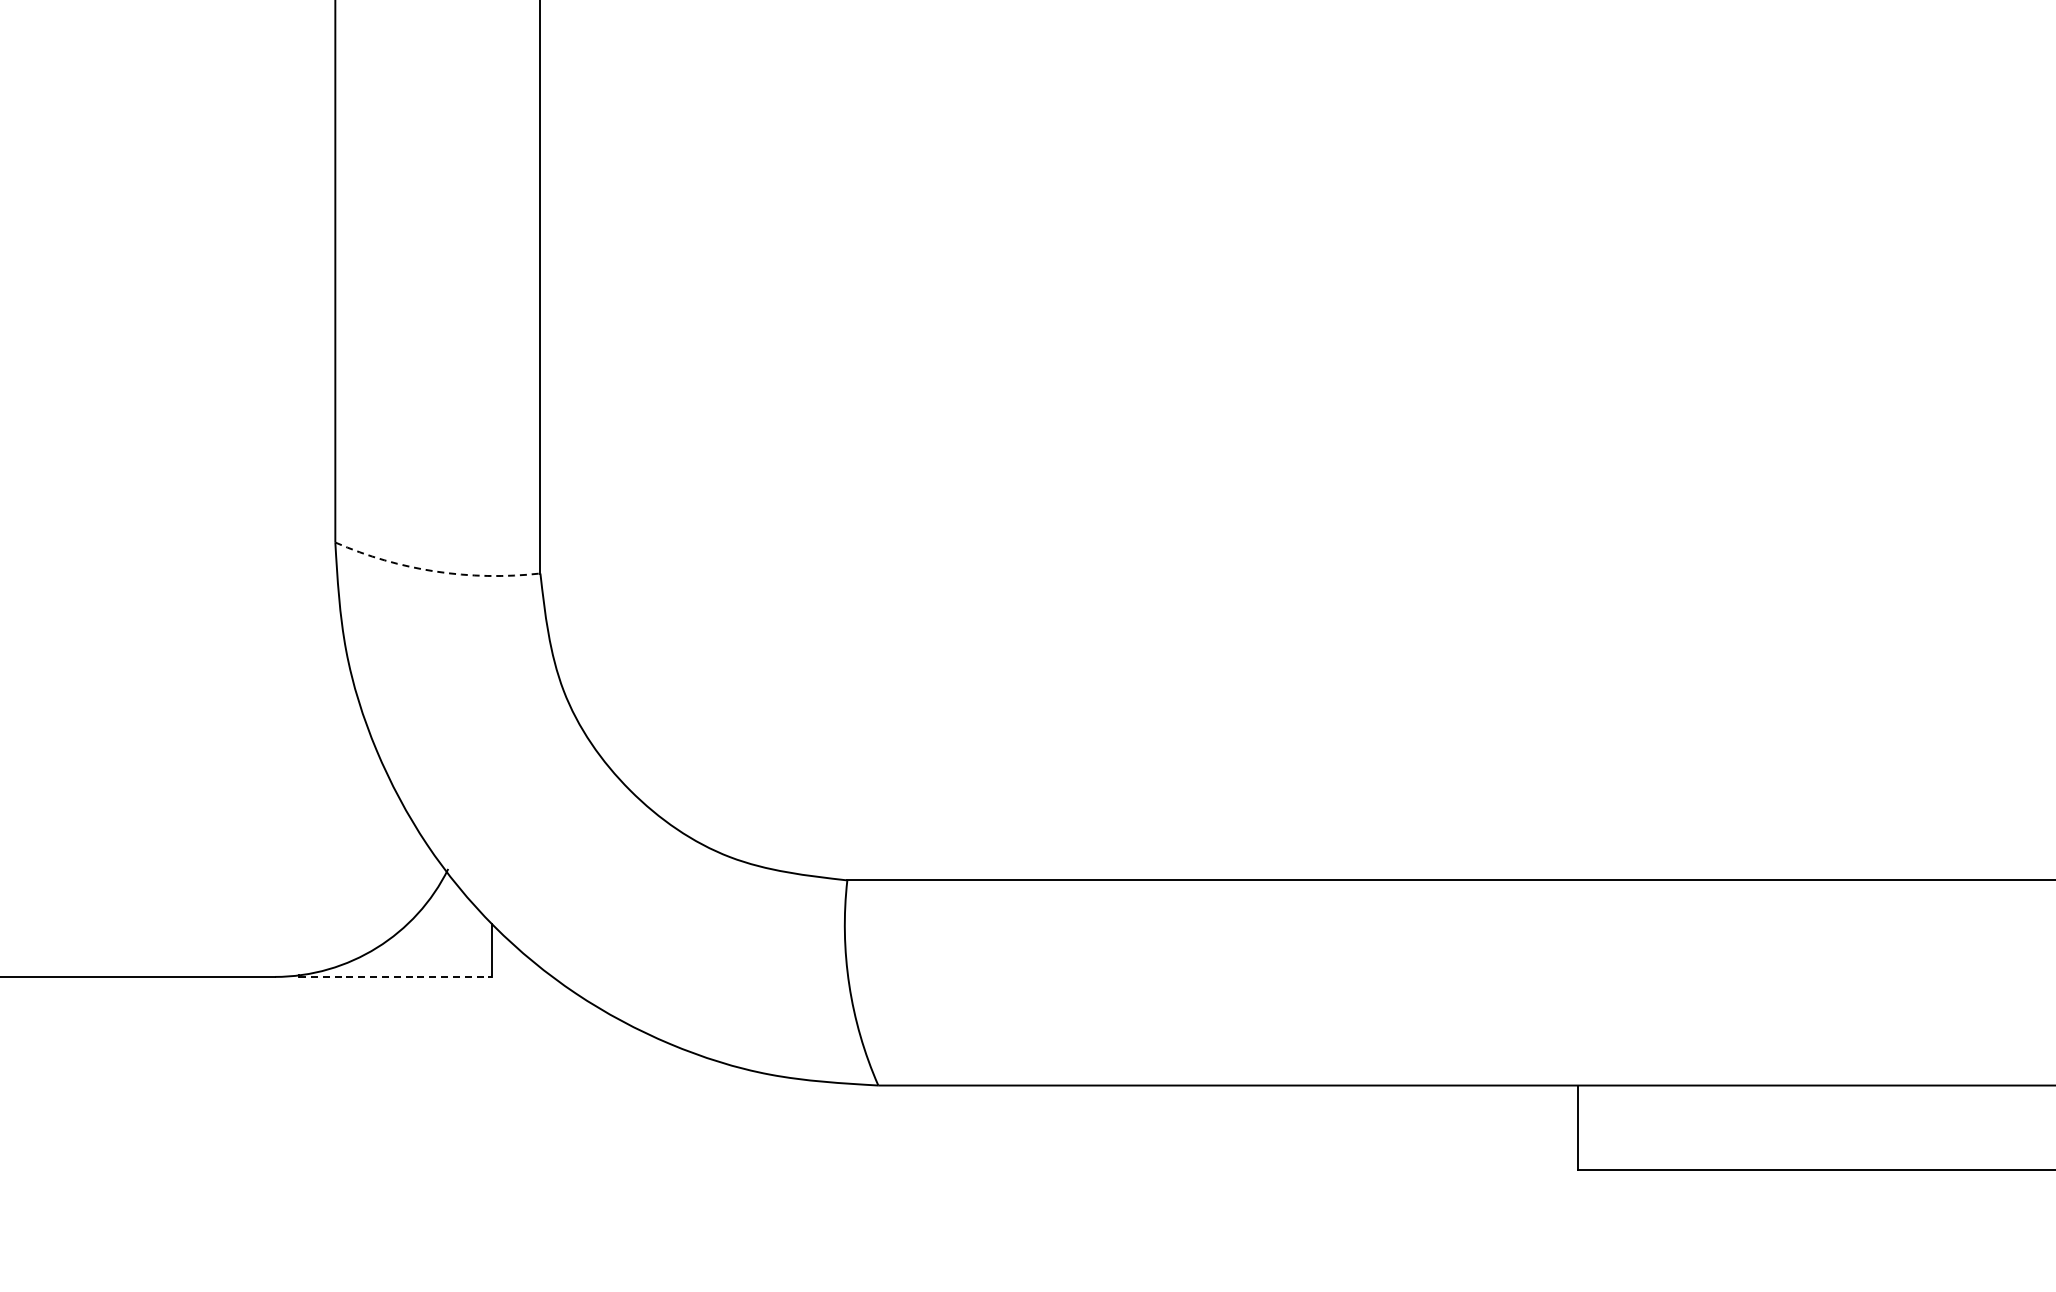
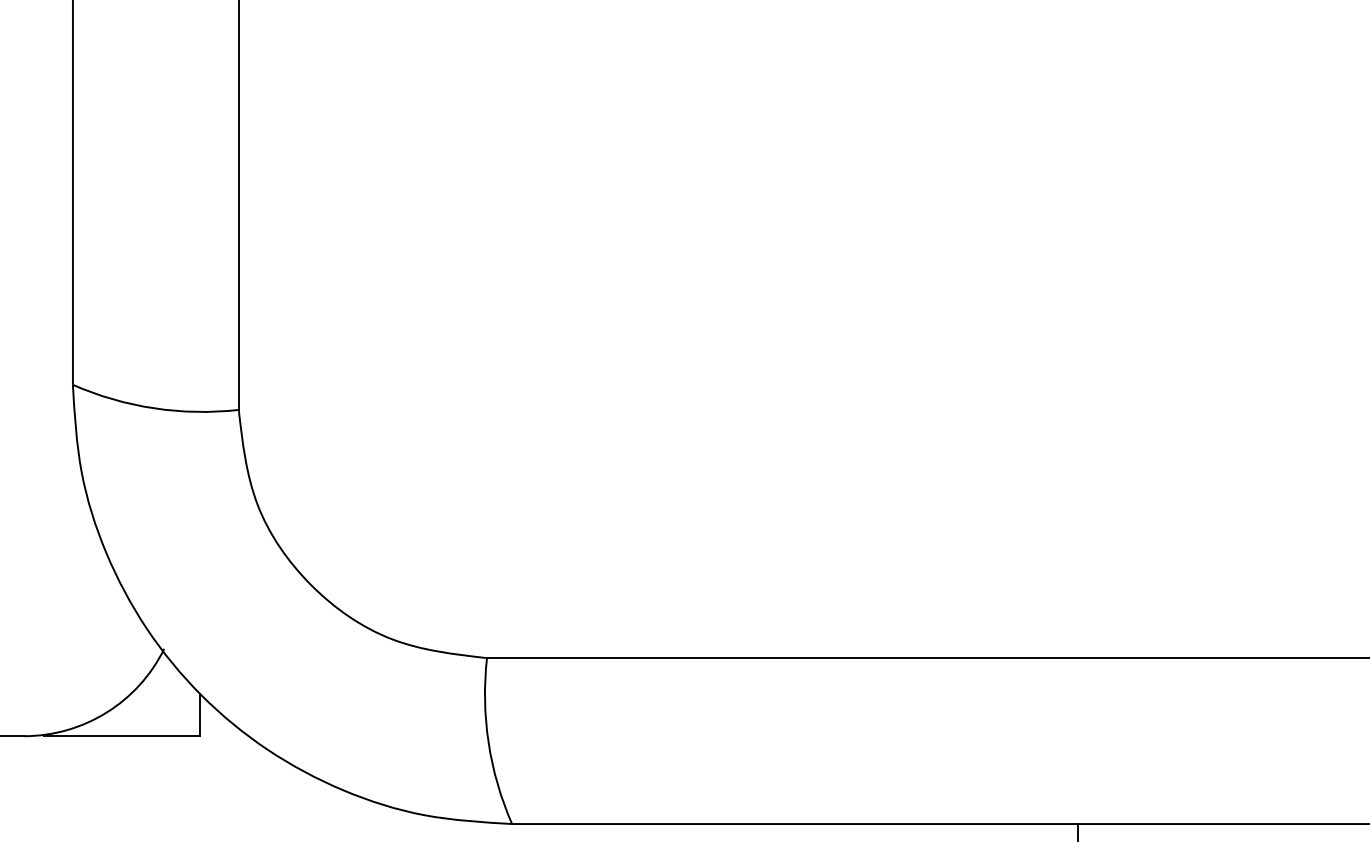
arc: (435, 571) -> (153, 408), dashed -> solid
line: (395, 976) -> (121, 735), dashed -> solid

